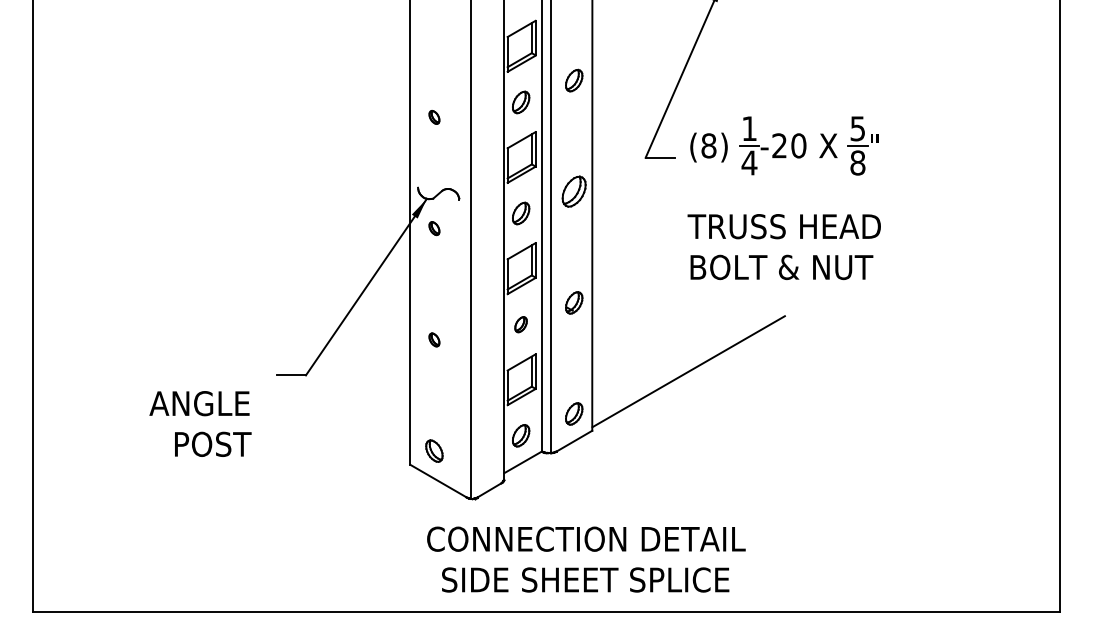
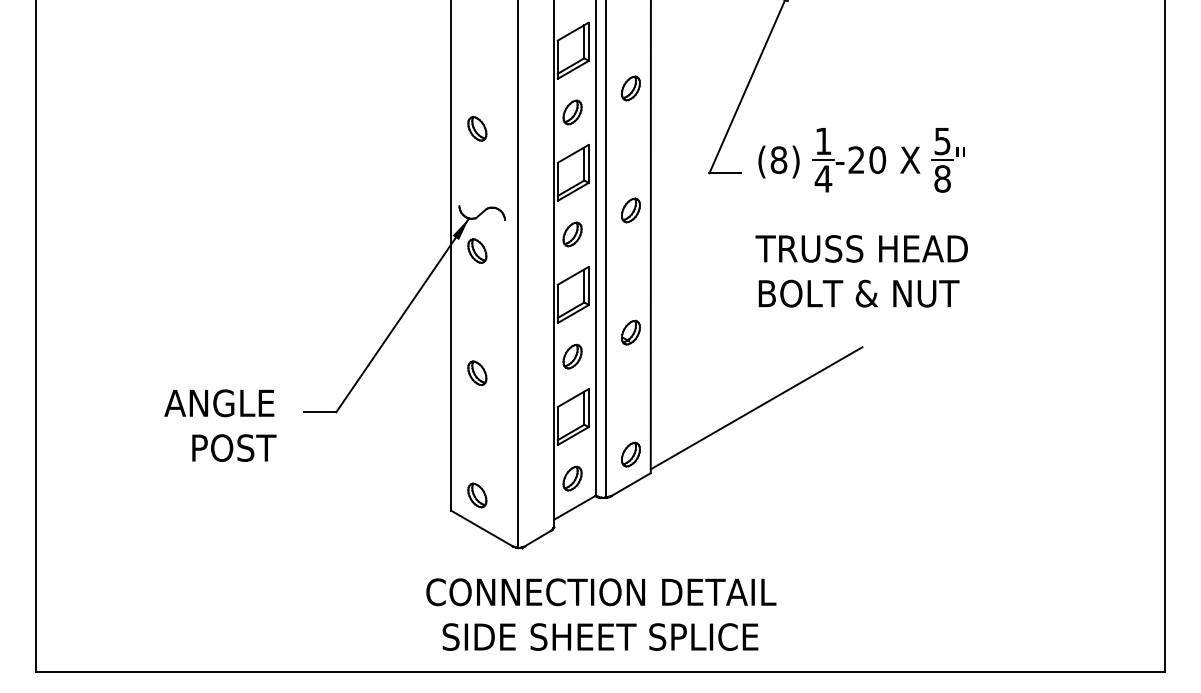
part: (434, 117) -> (477, 128), size x1.67
part: (573, 191) -> (630, 210), size x0.71
part: (434, 228) -> (477, 250), size x1.67
part: (521, 324) -> (572, 356), size x1.43
part: (434, 340) -> (477, 373), size x1.67
text: (200, 423) -> (220, 425), moved
text: (586, 559) -> (601, 614), moved

